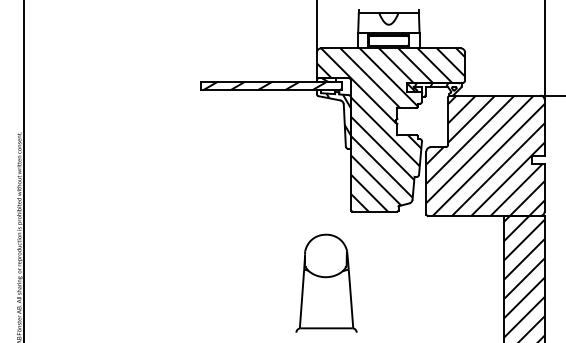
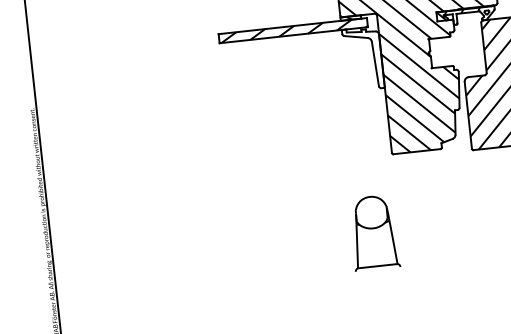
hatch: (338, 114) -> (367, 53), removed
part: (326, 282) -> (374, 232), size x0.7

